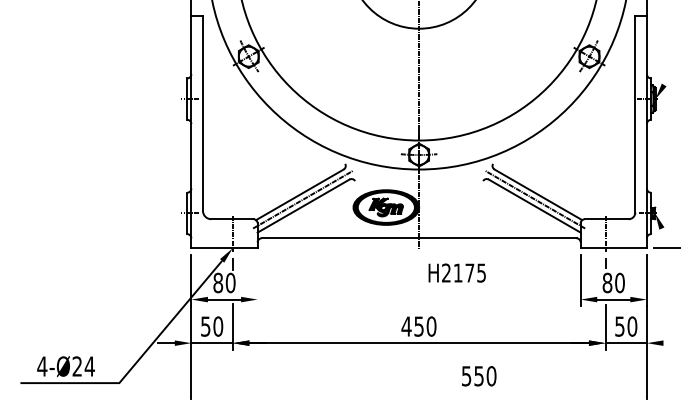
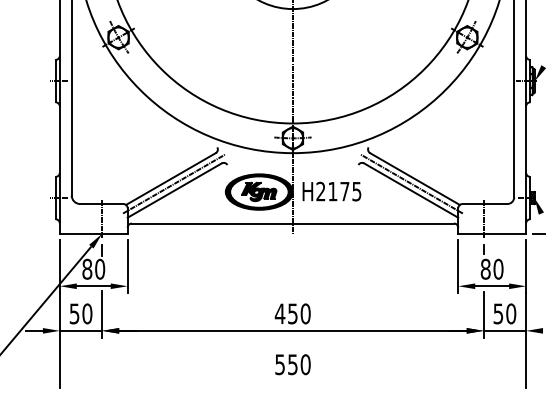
text: (456, 272) -> (331, 190), moved
line: (257, 280) -> (127, 266), added
text: (479, 376) -> (293, 364), moved

